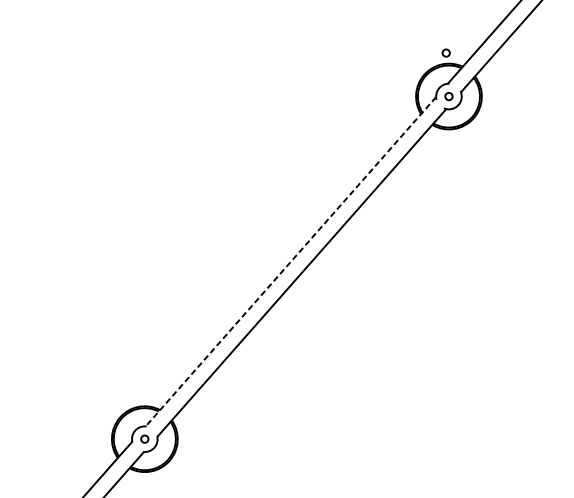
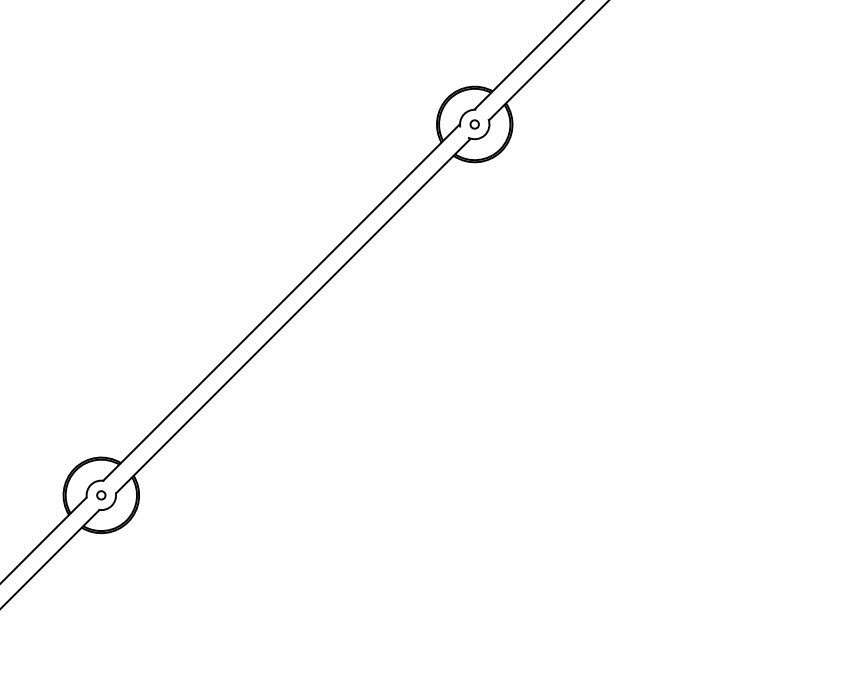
circle: (446, 53) -> (474, 74), removed
line: (290, 261) -> (281, 302), dashed -> solid

